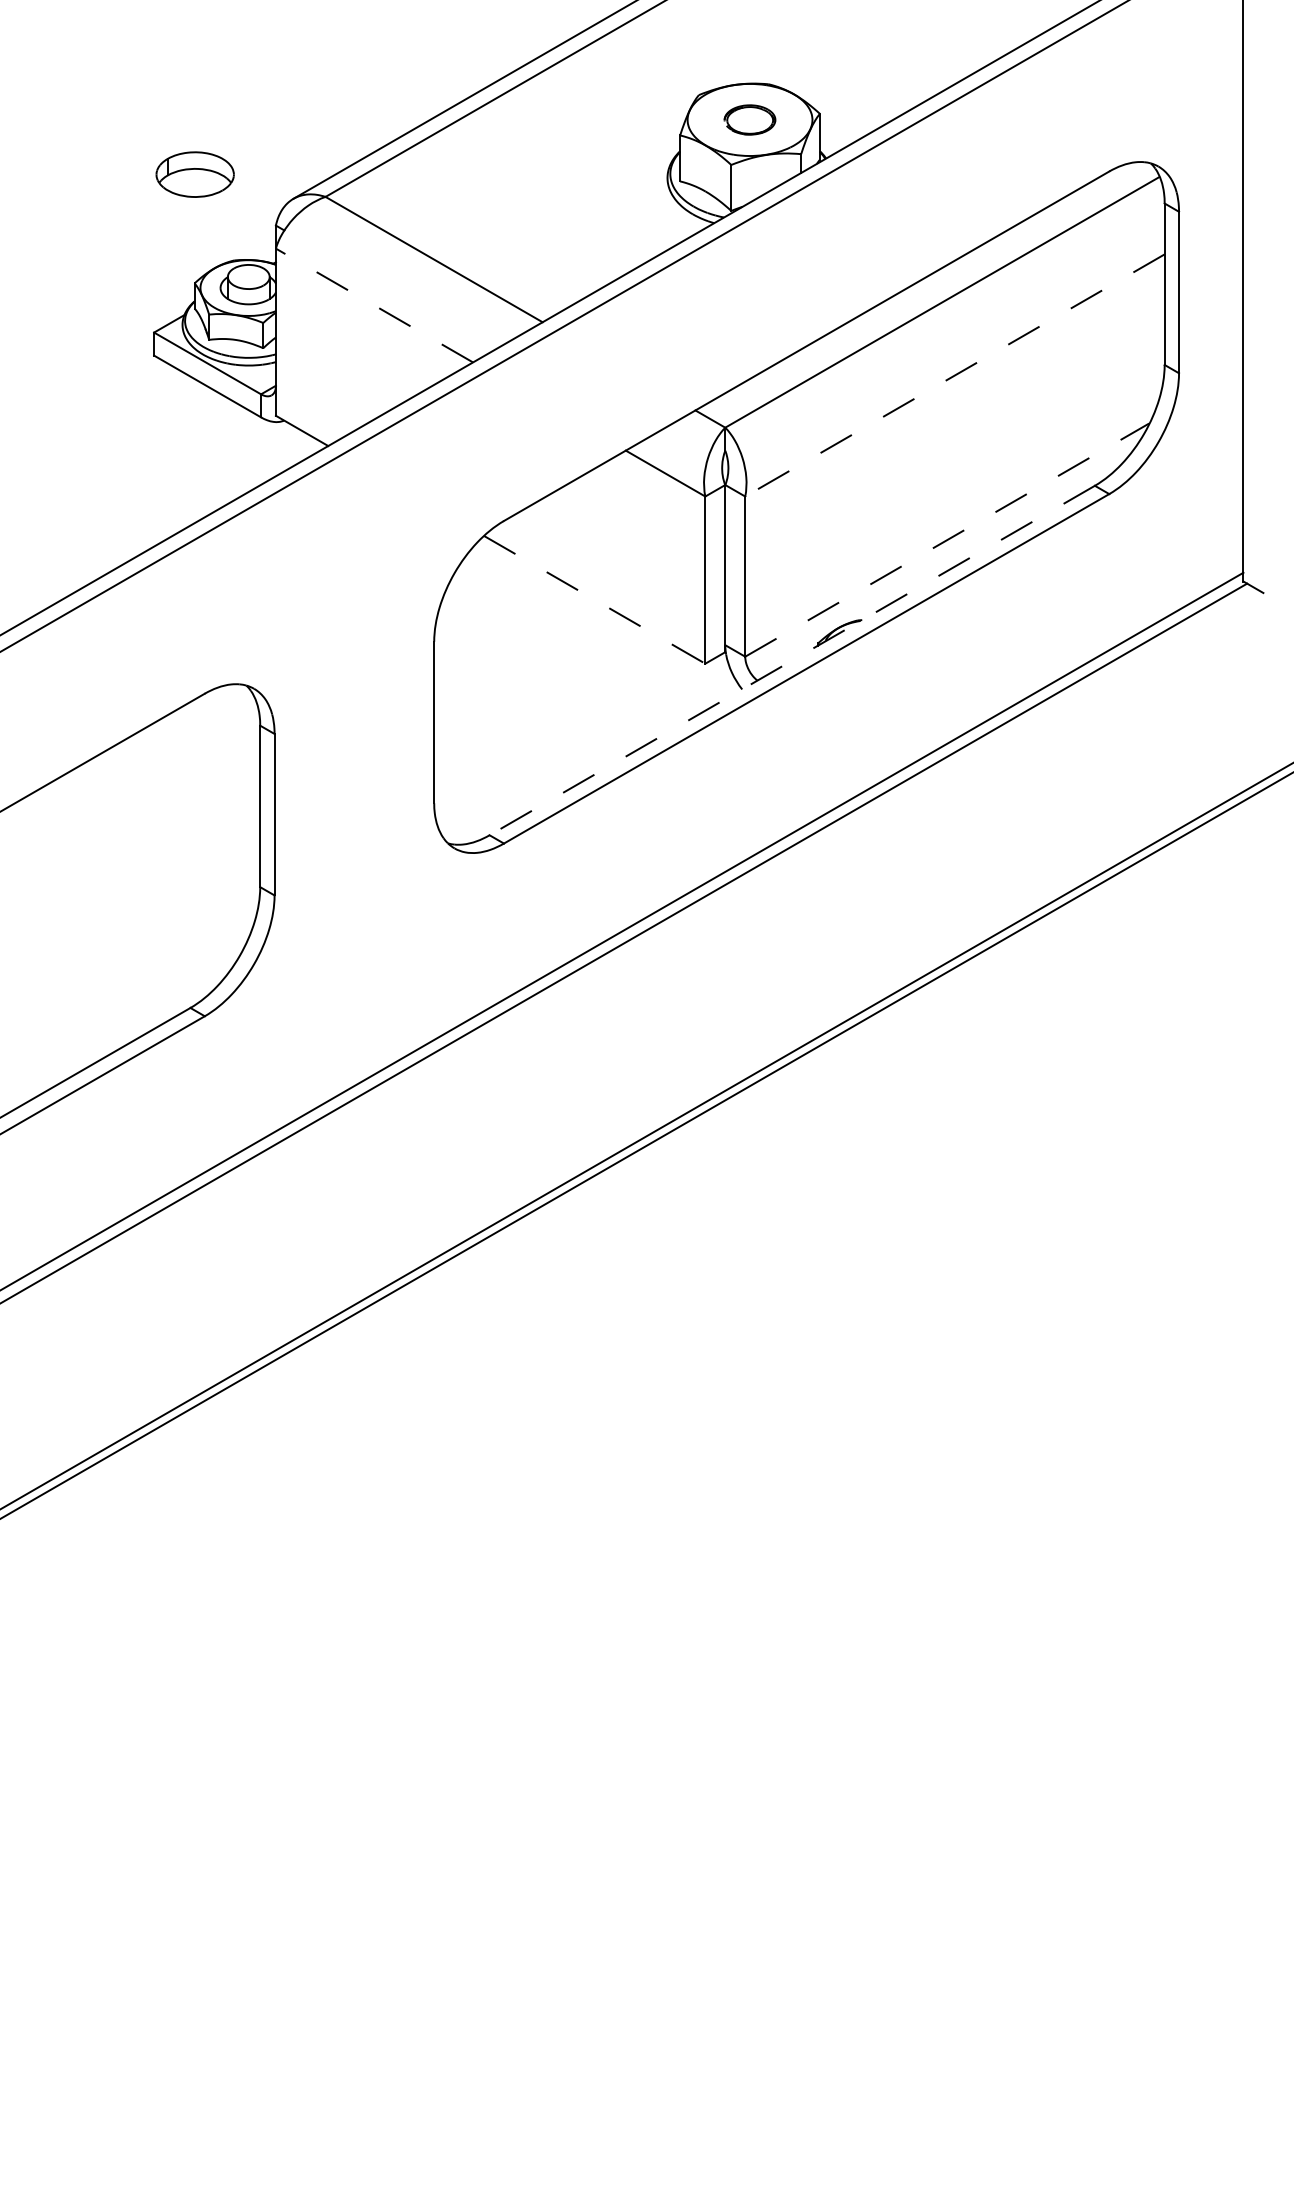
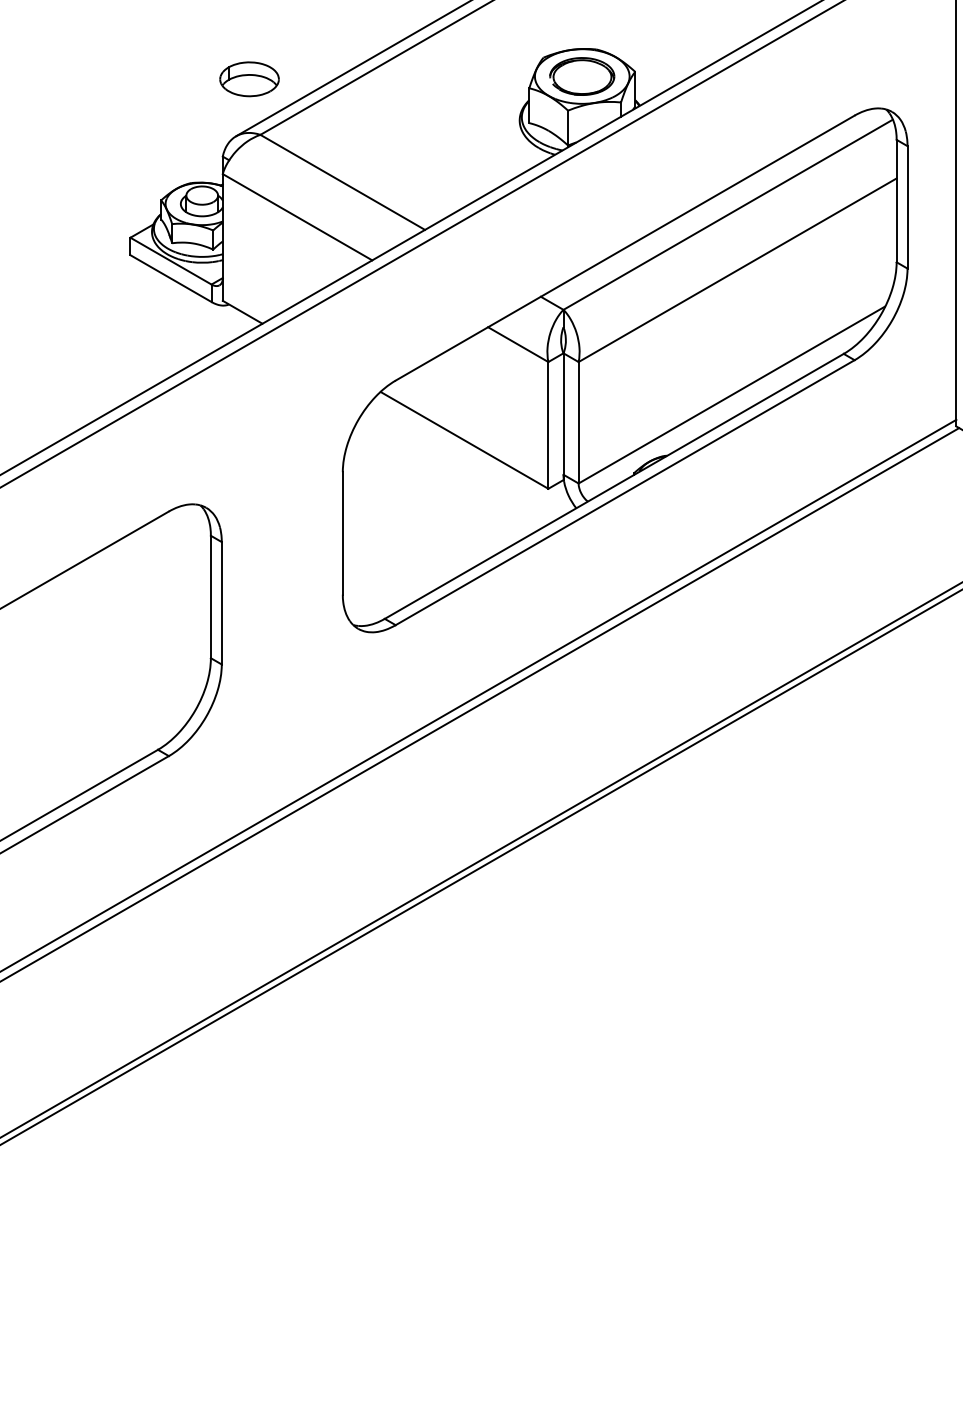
part: (749, 119) -> (581, 76), size x1.67
part: (194, 174) -> (249, 79), moved
line: (374, 305) -> (297, 217), dashed -> solid
line: (954, 375) -> (737, 270), dashed -> solid
line: (947, 539) -> (731, 394), dashed -> solid
line: (594, 599) -> (464, 440), dashed -> solid
line: (791, 660) -> (613, 486), dashed -> solid

